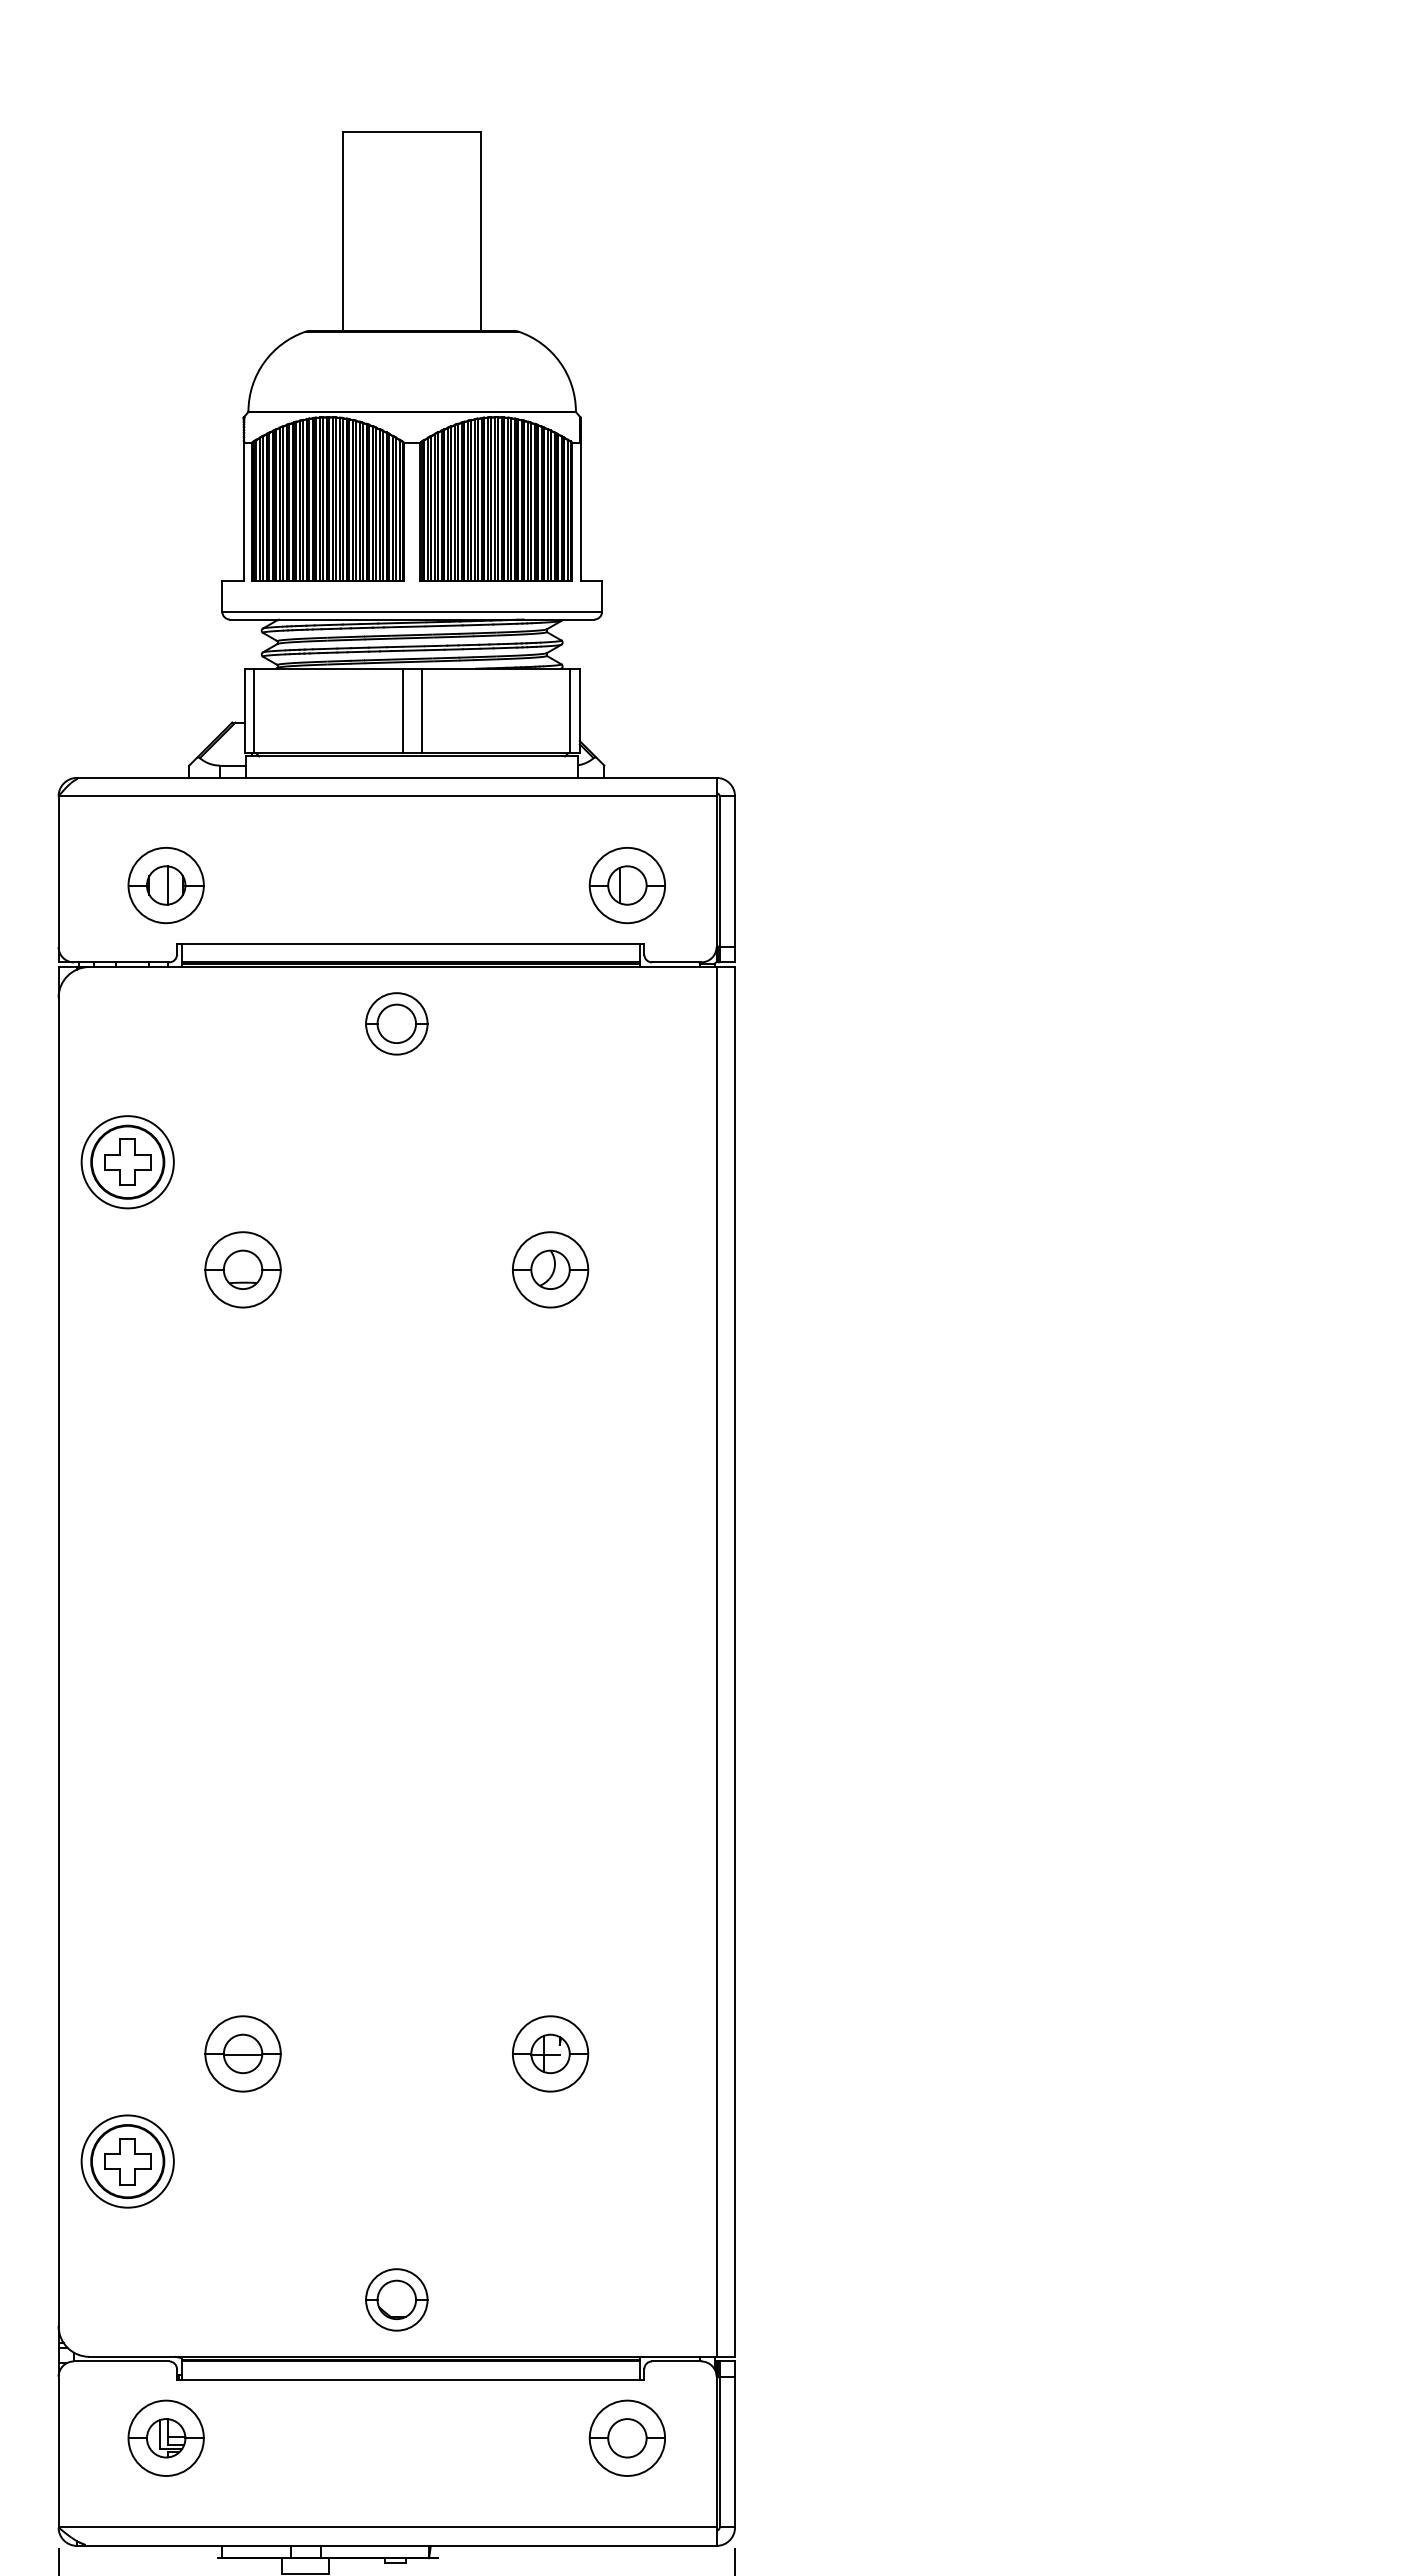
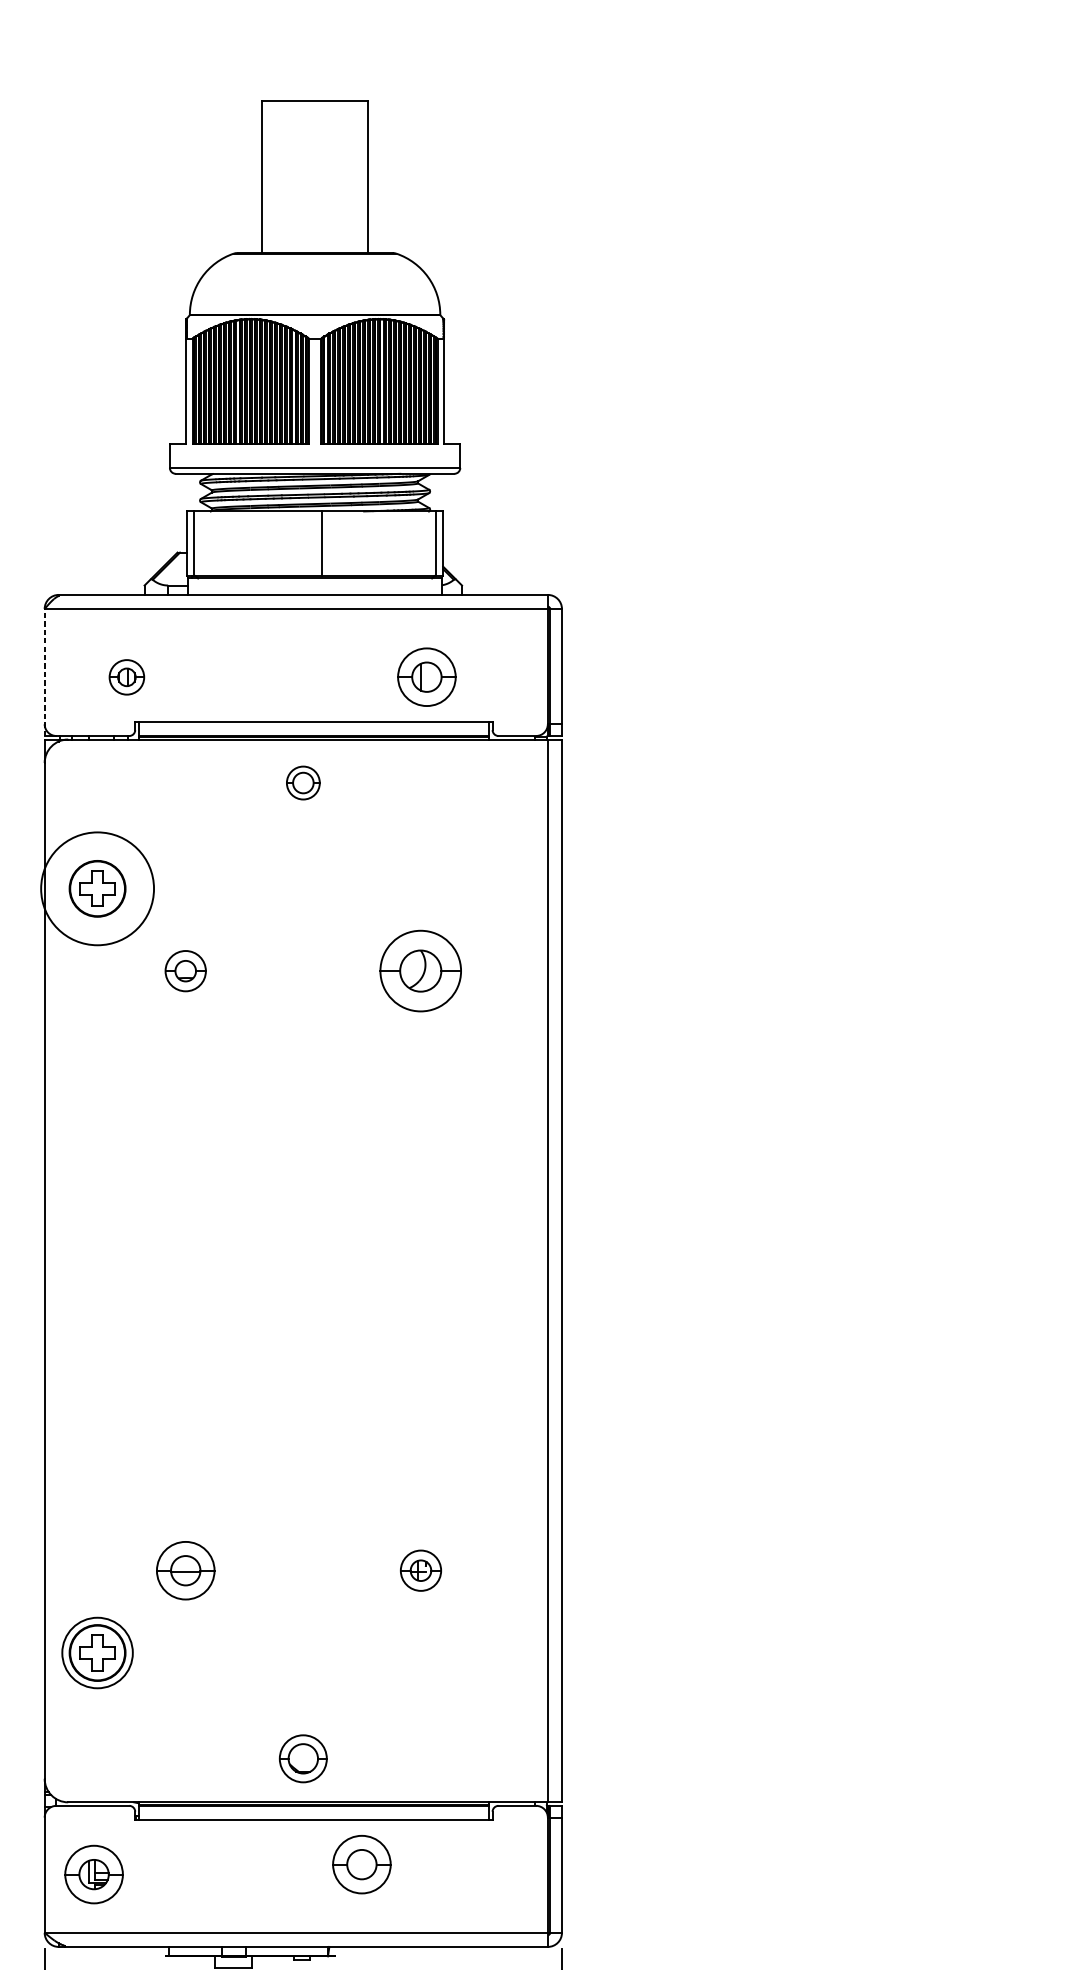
line: (402, 710) -> (307, 543), removed
line: (58, 878) -> (44, 671), solid -> dashed
part: (165, 885) -> (126, 677), size x0.6
part: (626, 885) -> (426, 677), moved
part: (396, 1023) -> (303, 782), size x0.7
circle: (127, 1162) -> (97, 889), size x1.6
part: (242, 1269) -> (185, 970), size x0.7
part: (550, 1269) -> (420, 970), size x1.4
part: (550, 2053) -> (420, 1570), size x0.7
part: (165, 2437) -> (93, 1873), moved
part: (626, 2437) -> (361, 1864), moved

